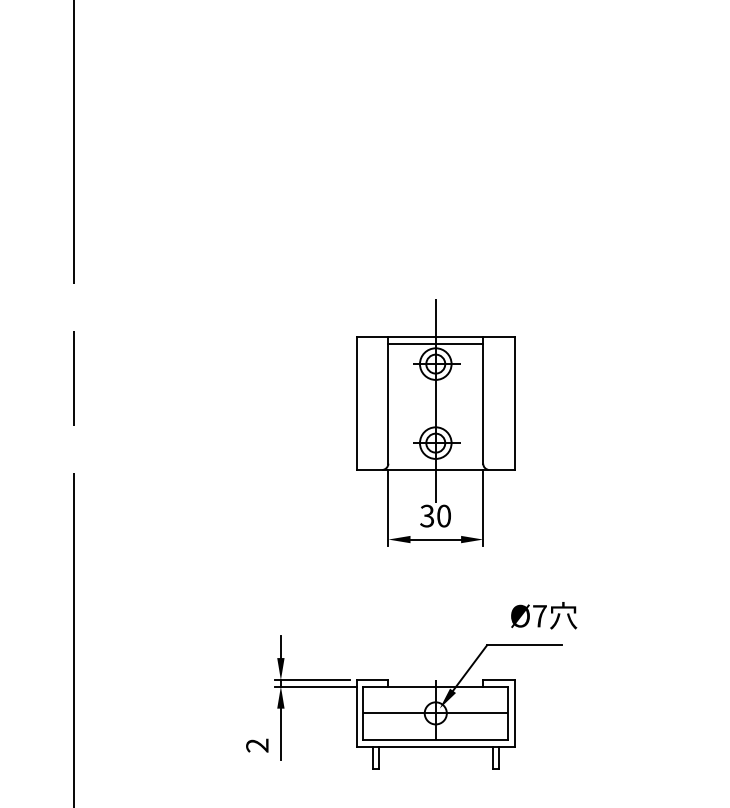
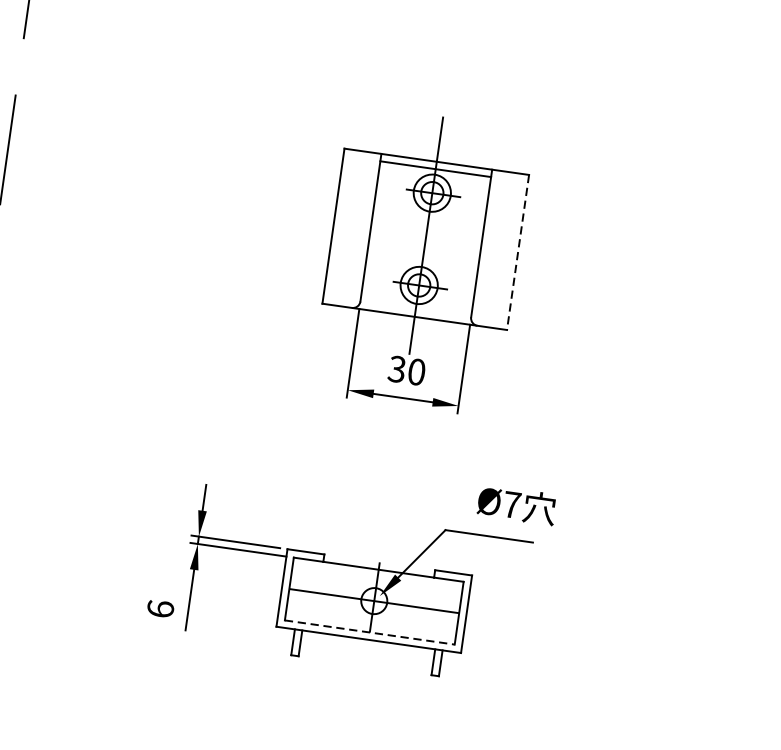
line: (514, 404) -> (517, 253), solid -> dashed
line: (435, 740) -> (369, 632), solid -> dashed
text: (257, 745) -> (160, 608), 2 -> 6

